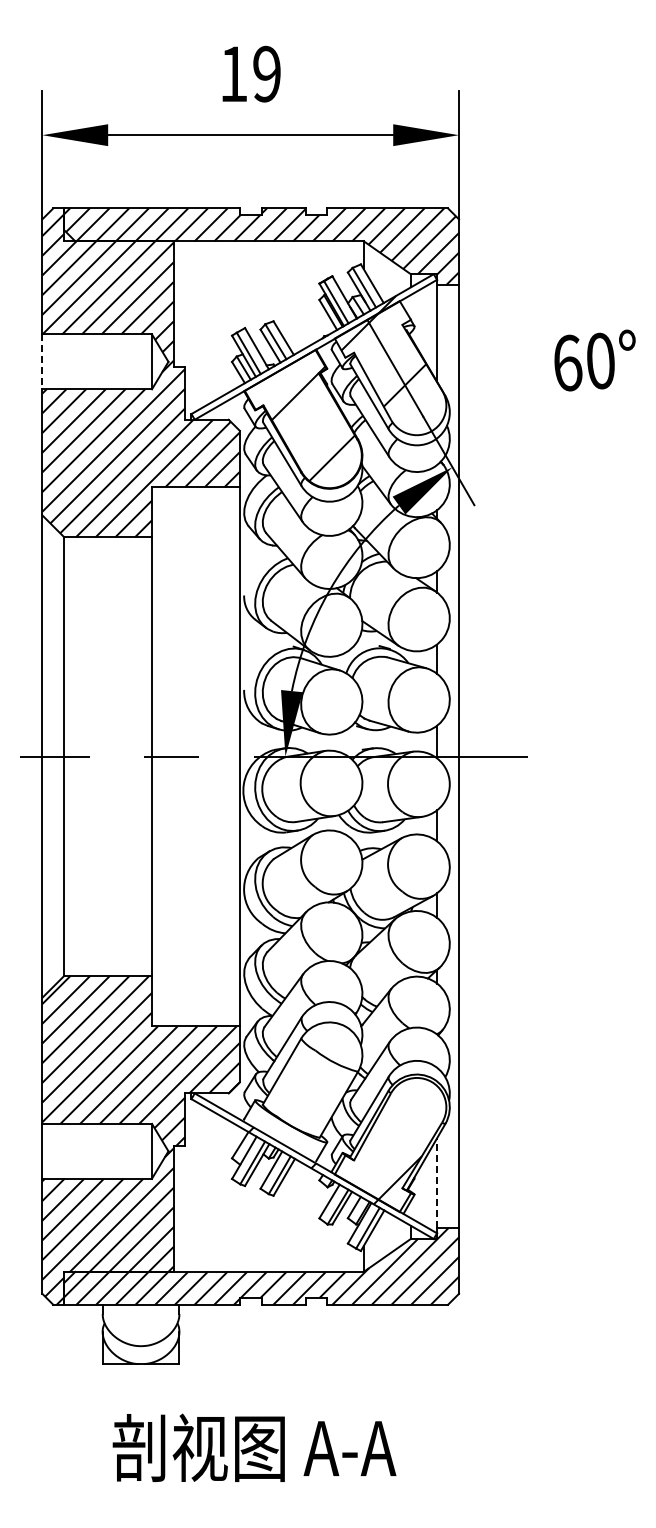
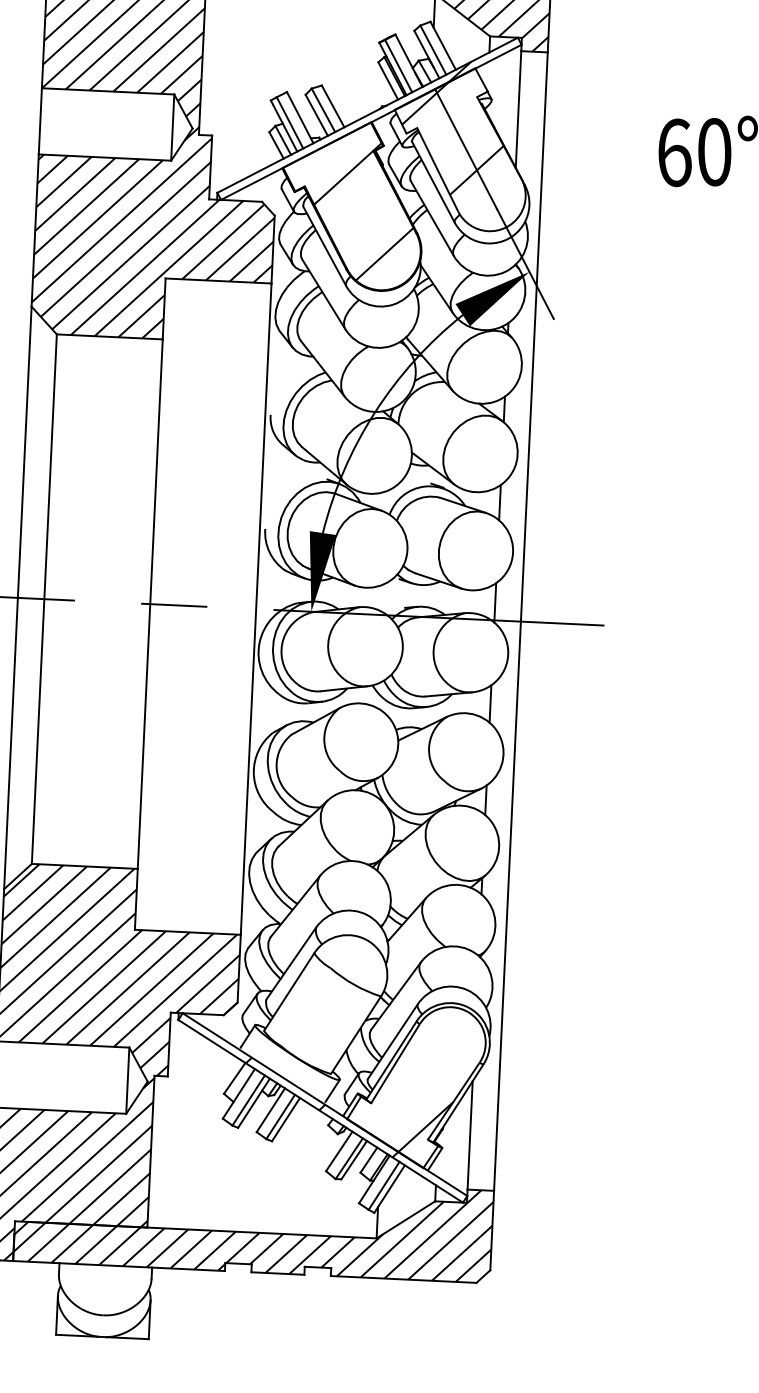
line: (42, 362) -> (40, 122), dashed -> solid
line: (437, 1183) -> (470, 1135), dashed -> solid

